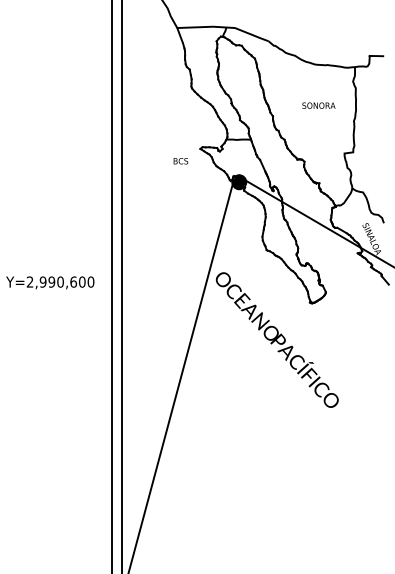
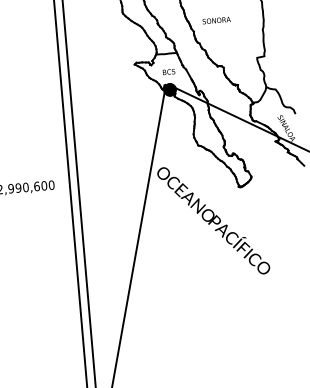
text: (318, 105) -> (216, 20), moved
text: (180, 161) -> (168, 72), moved

